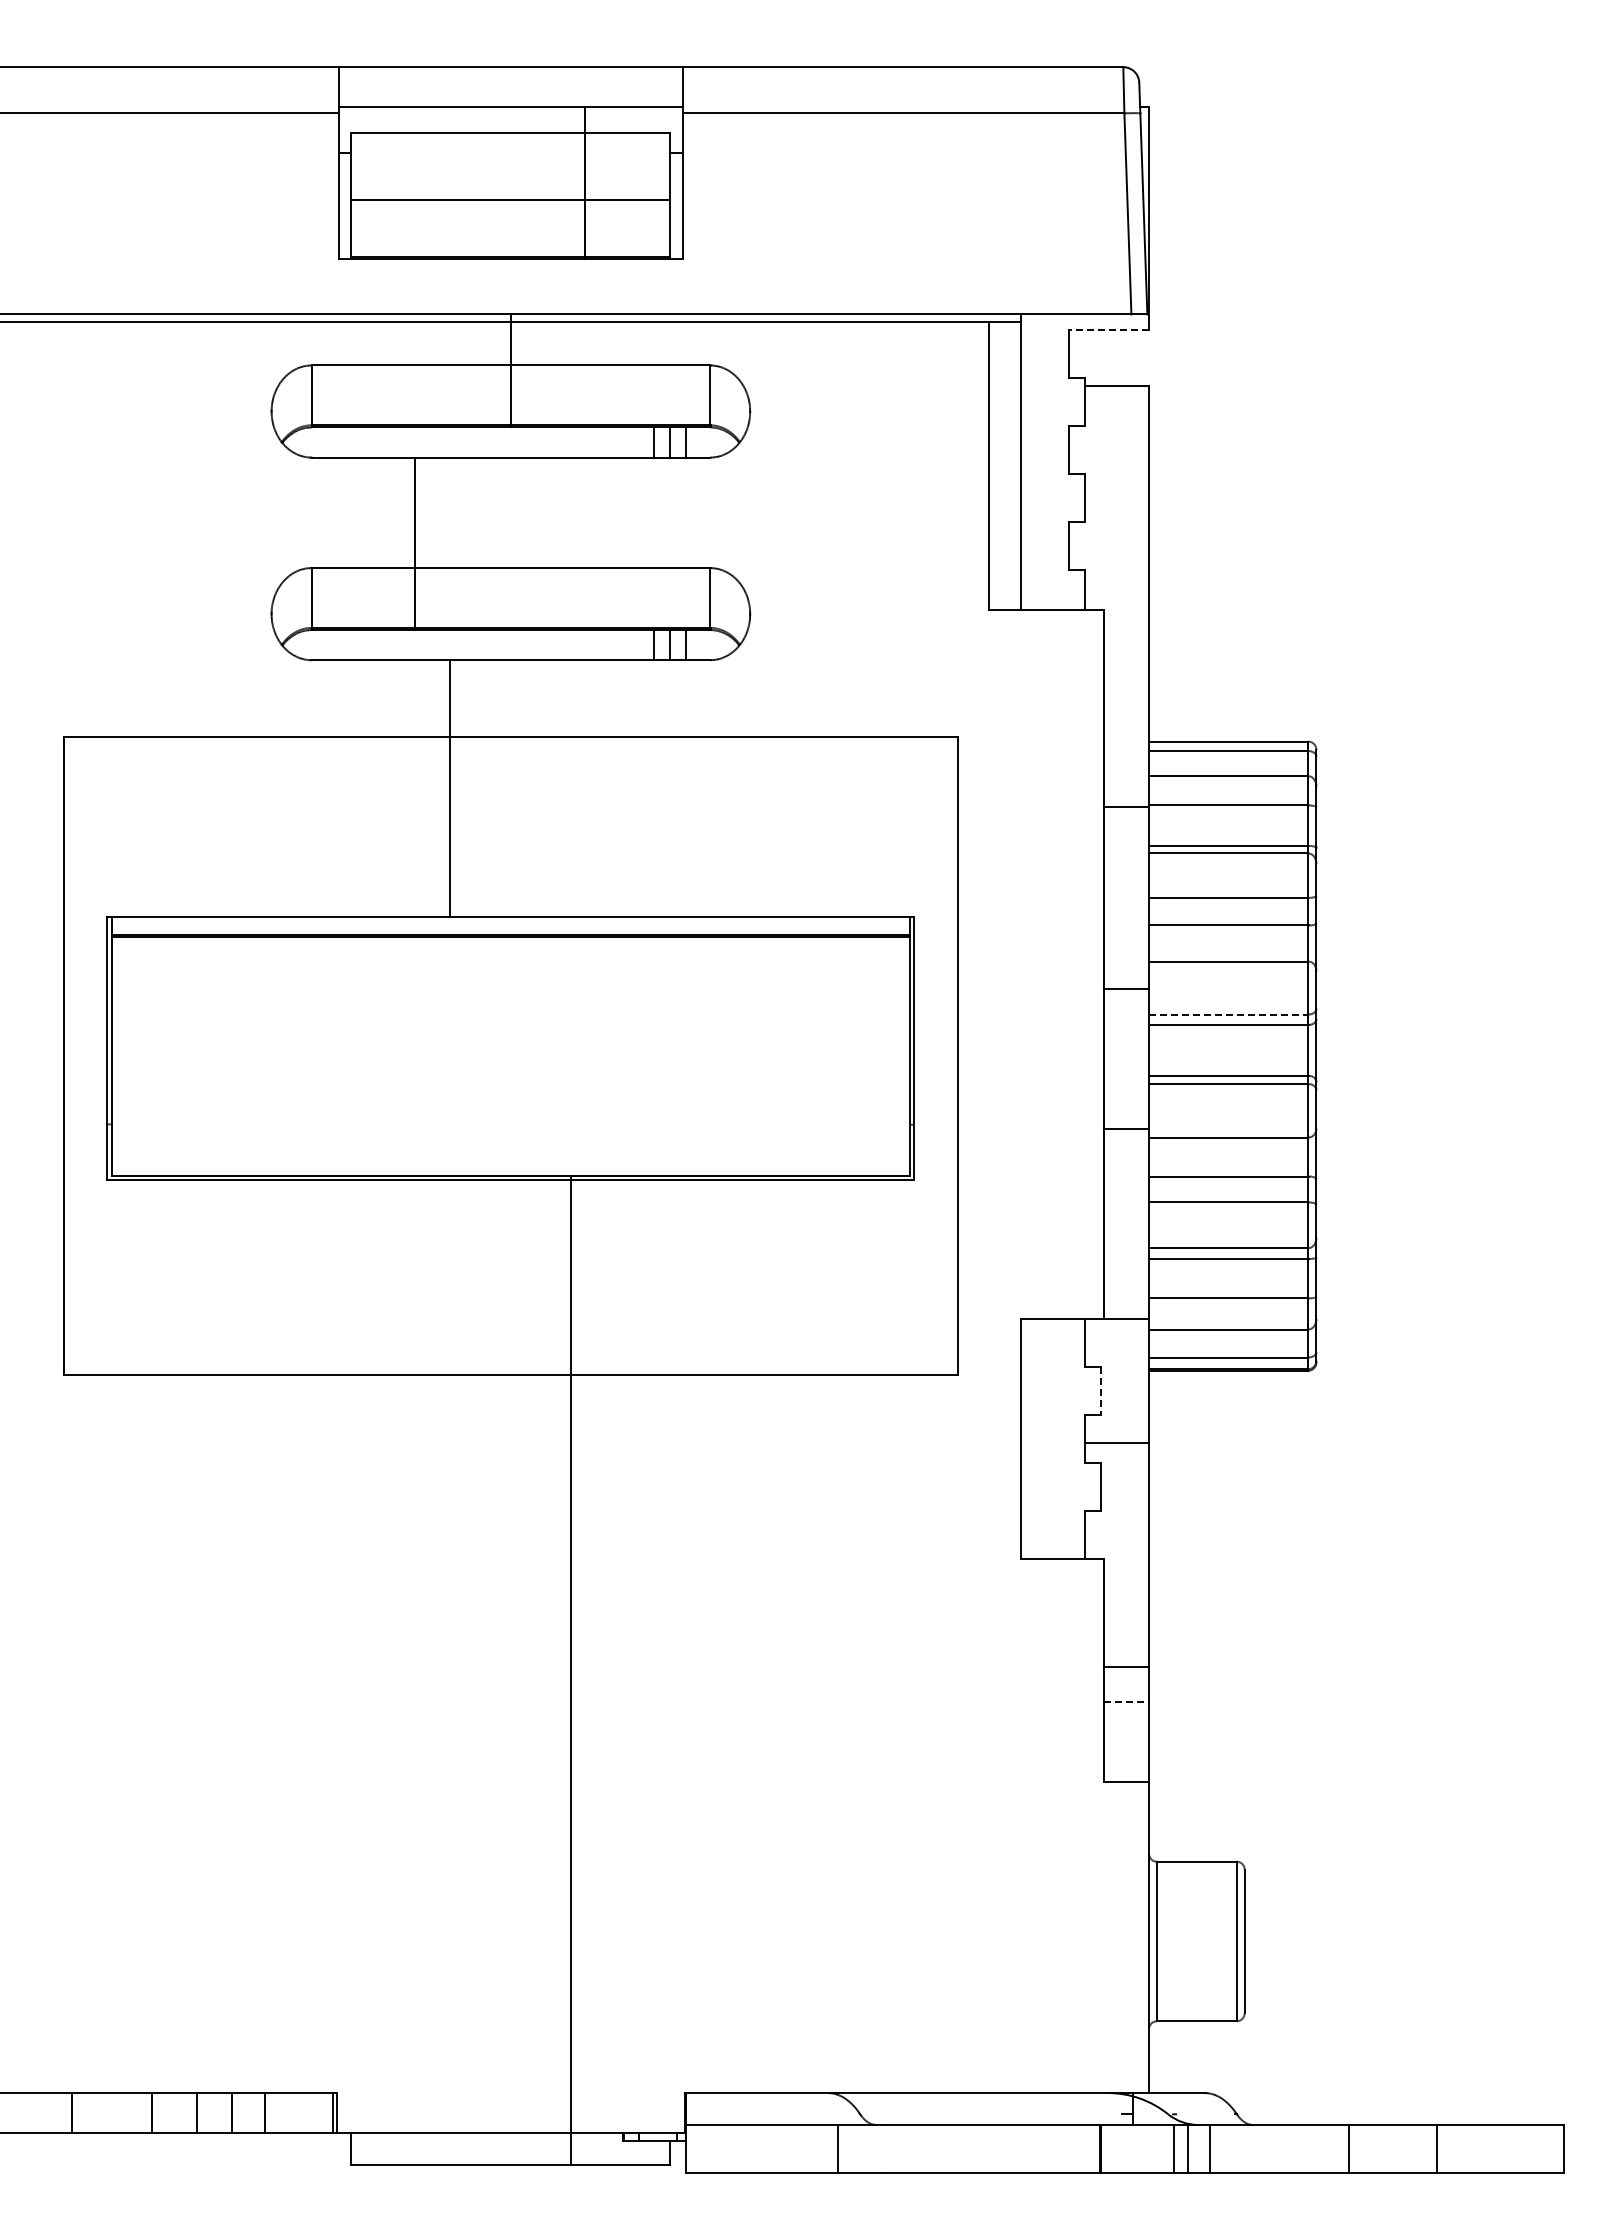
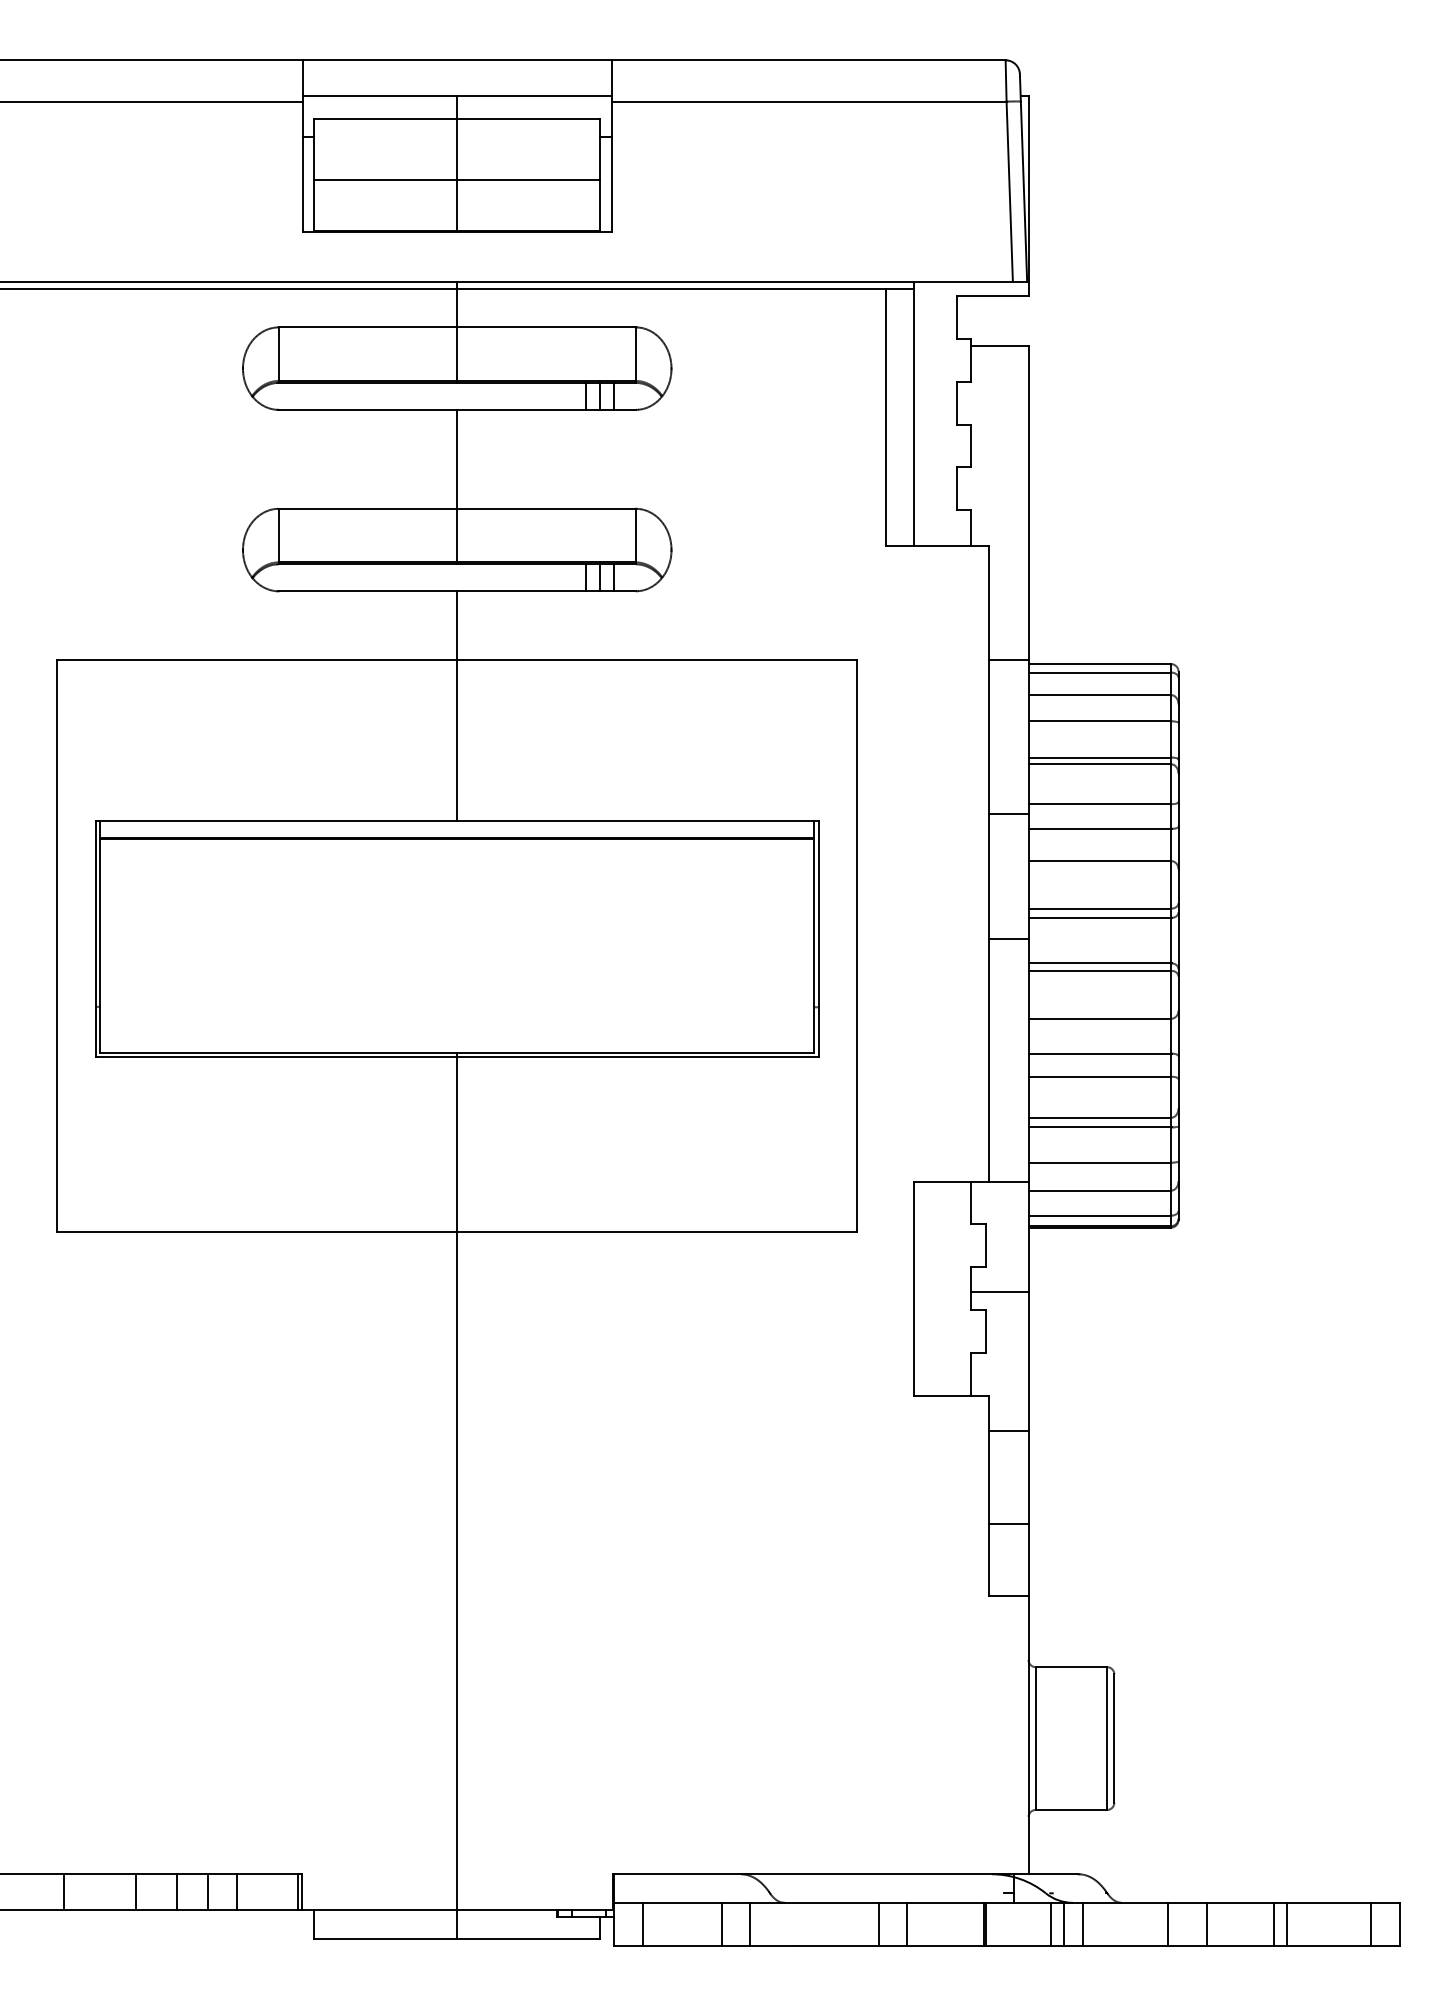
line: (584, 182) -> (456, 163), moved
line: (1109, 330) -> (993, 296), dashed -> solid
line: (414, 543) -> (456, 486), moved
line: (449, 788) -> (456, 706), moved
line: (1126, 807) -> (1008, 660), moved
line: (1126, 988) -> (1008, 813), moved
line: (1228, 1014) -> (1099, 908), dashed -> solid
line: (1126, 1129) -> (1008, 938), moved
line: (1101, 1391) -> (986, 1246), dashed -> solid
line: (1126, 1666) -> (1008, 1431), moved
line: (570, 1669) -> (456, 1495), moved
line: (1127, 1702) -> (1009, 1524), dashed -> solid
line: (718, 2148) -> (643, 1923), added
line: (806, 2148) -> (721, 1923), added
line: (981, 2148) -> (878, 1923), added
line: (1013, 2148) -> (907, 1923), added
line: (1304, 2148) -> (1167, 1923), added
line: (1422, 2148) -> (1273, 1923), added
line: (1531, 2148) -> (1371, 1923), added

